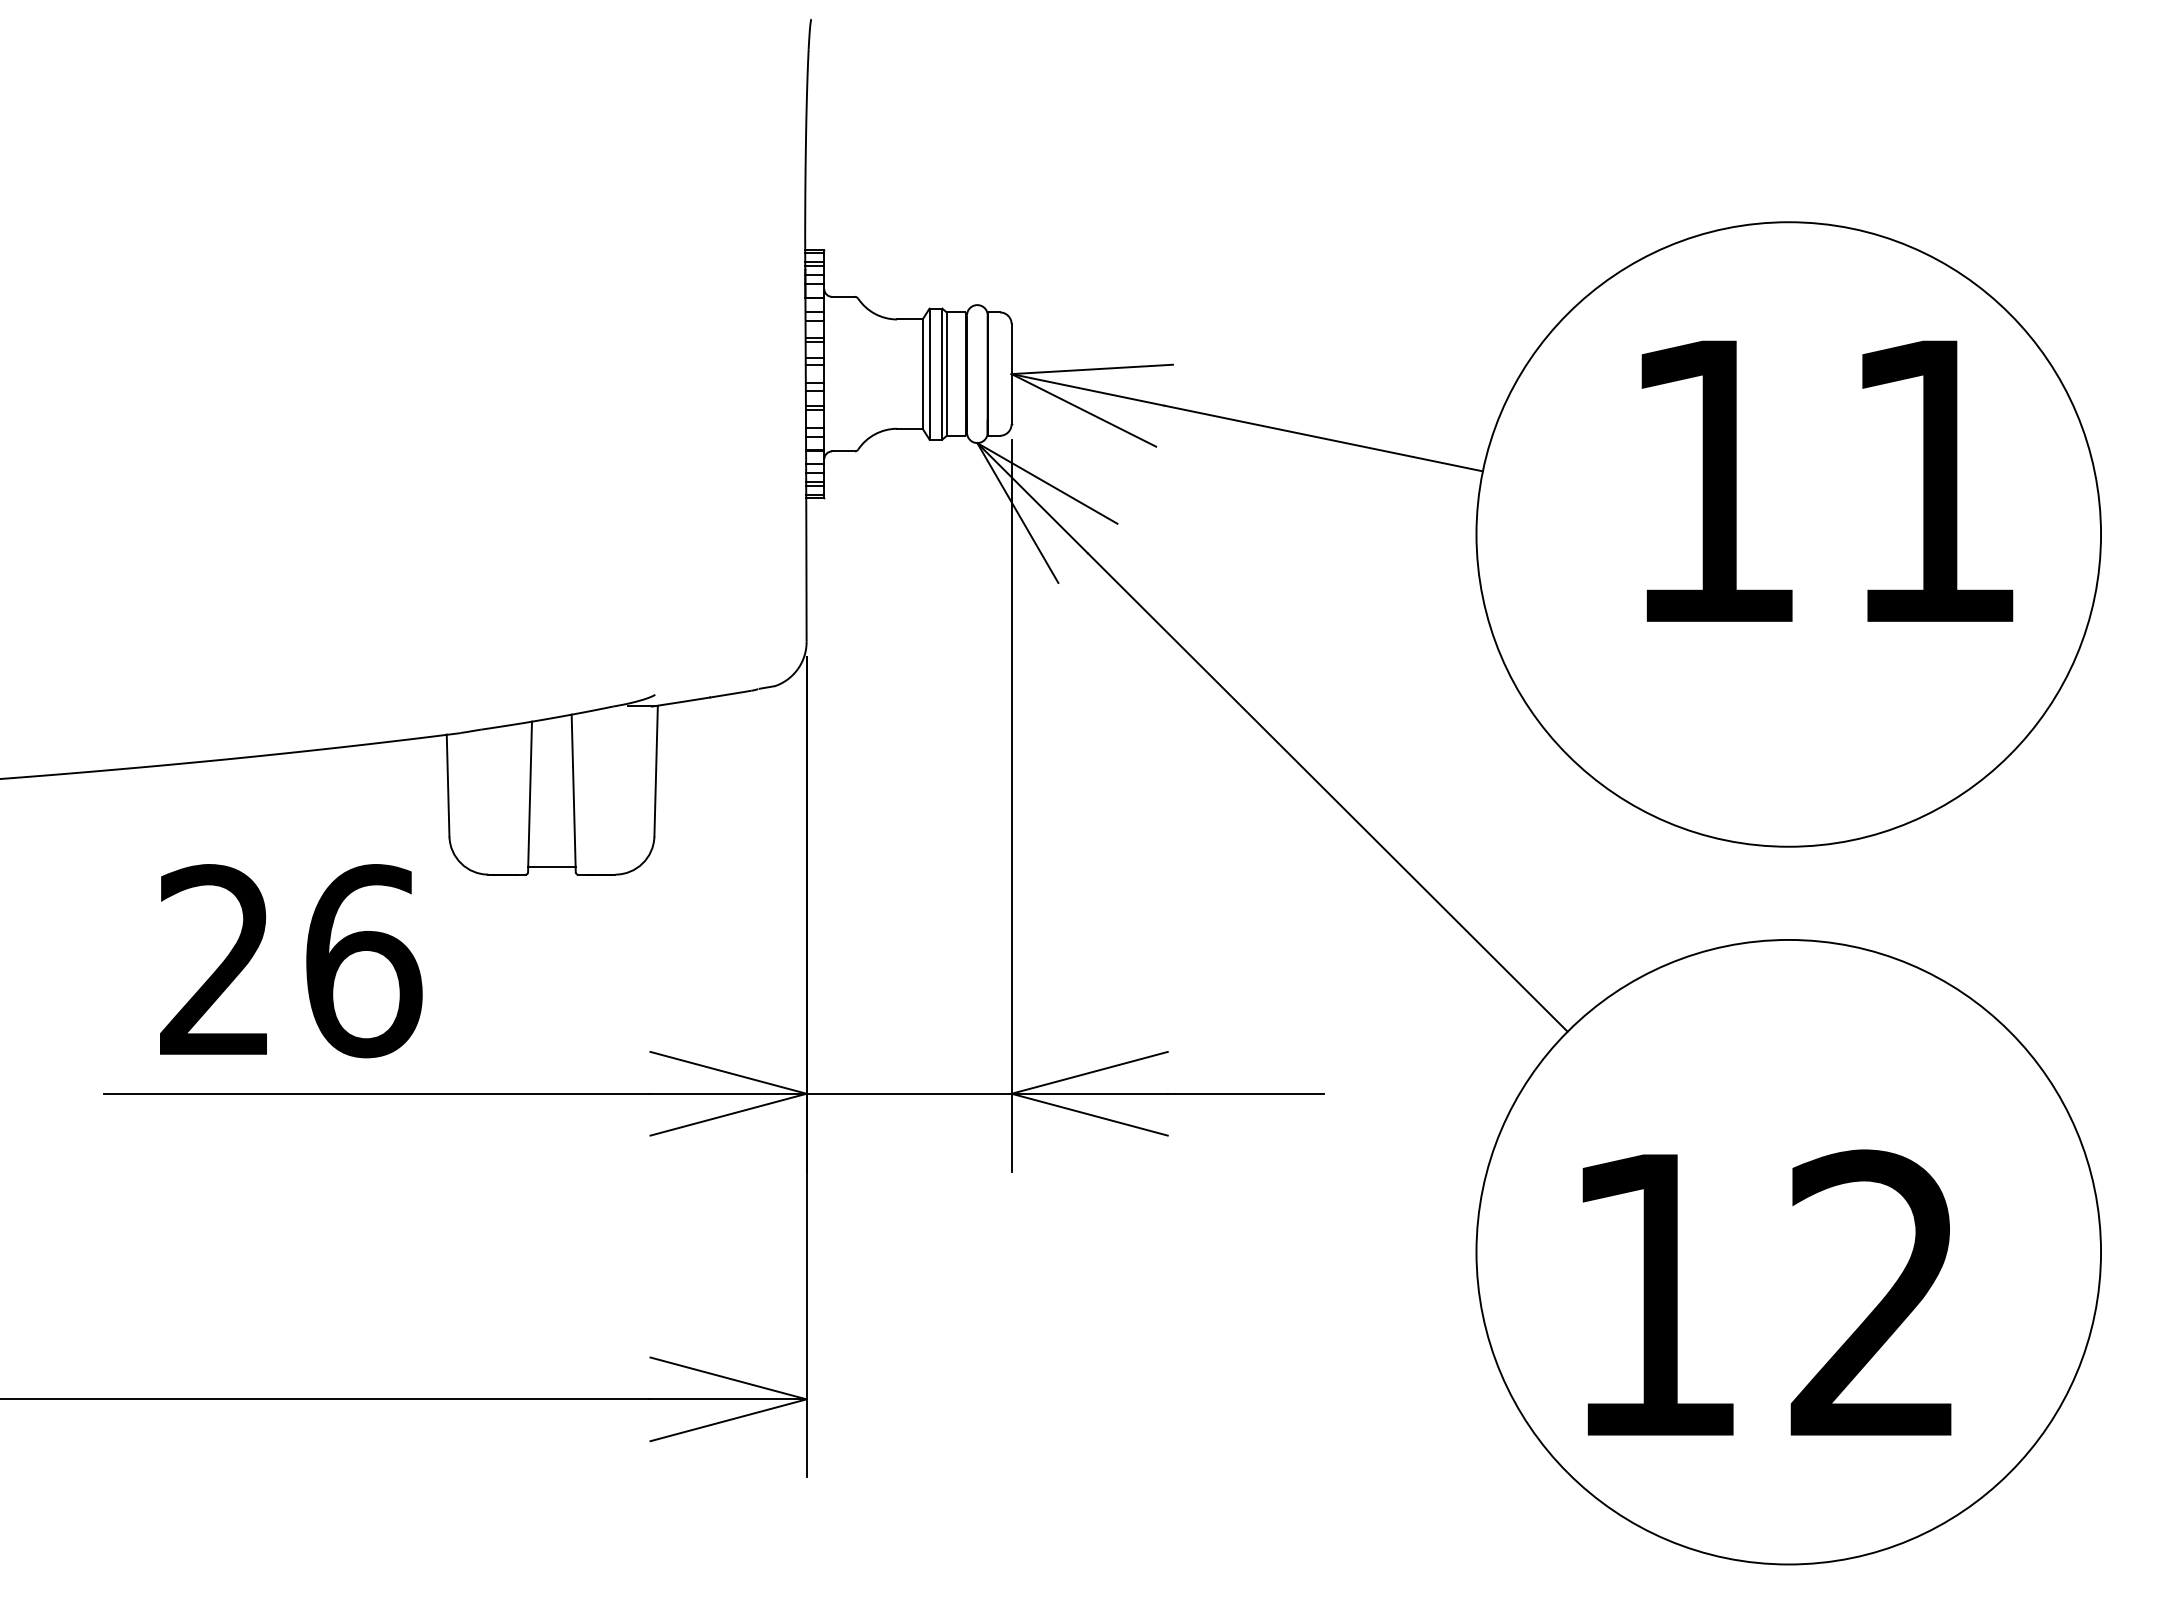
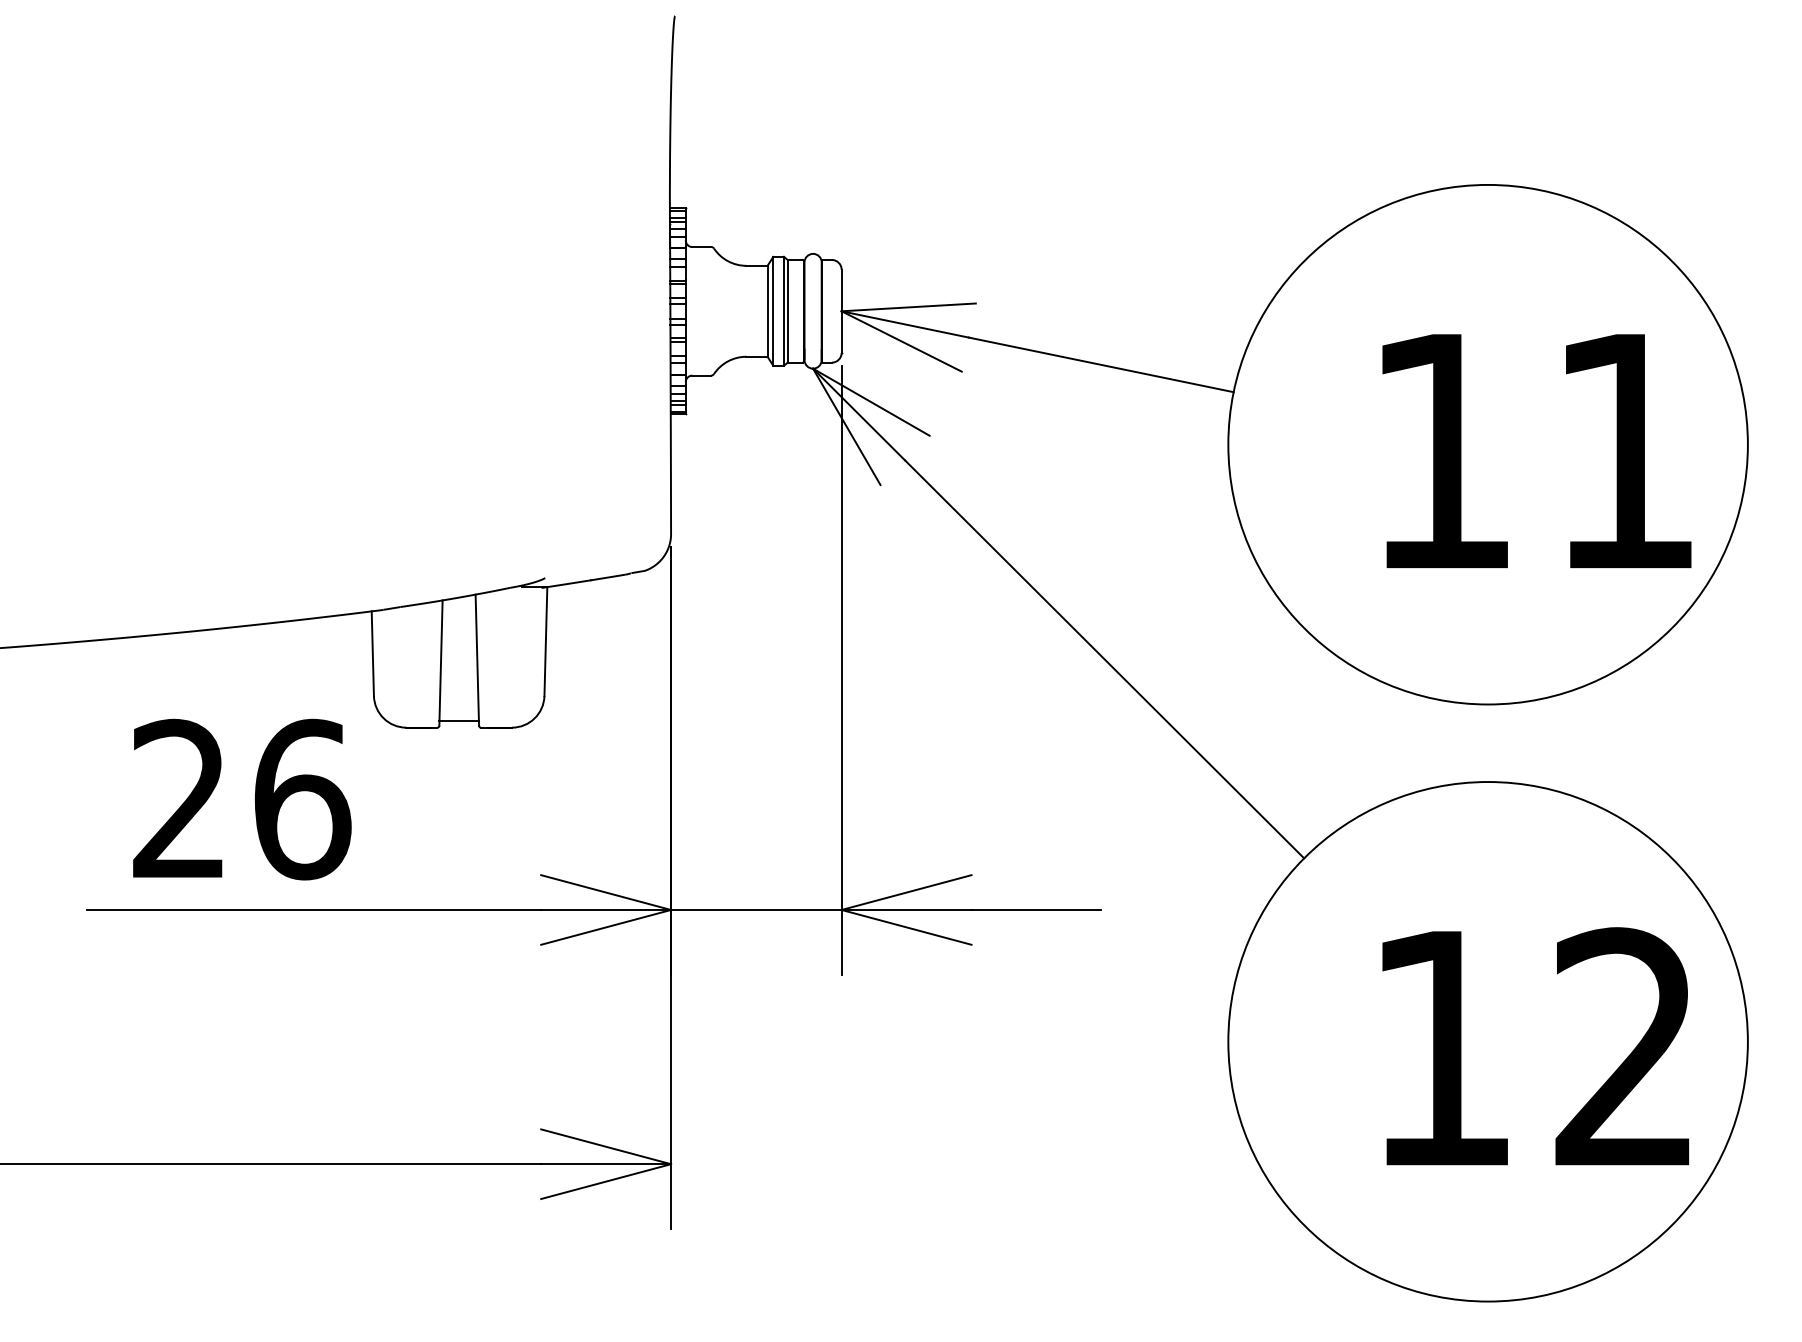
text: (1827, 480) -> (1536, 450), moved
text: (1766, 1292) -> (1535, 1046), moved

